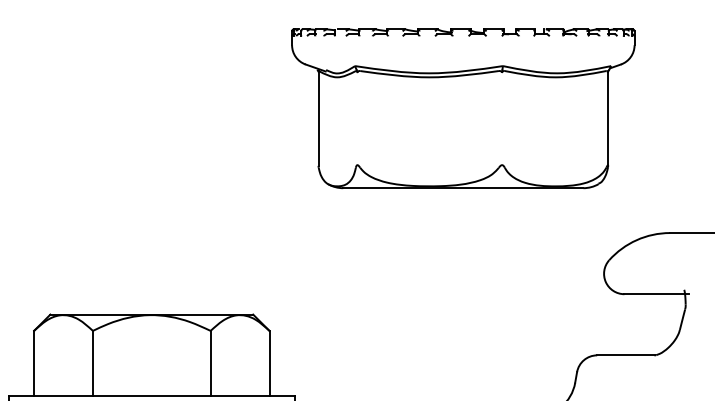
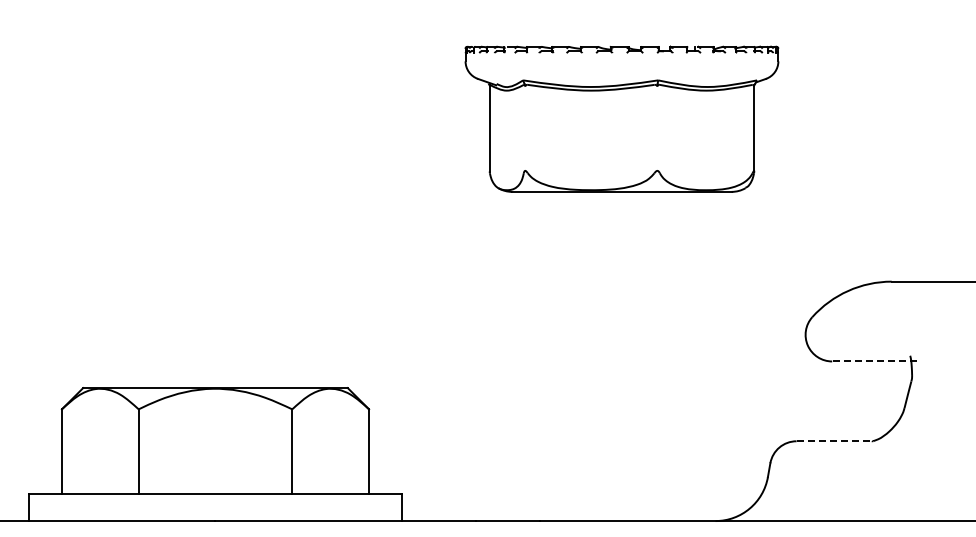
part: (462, 107) -> (621, 118), size x0.7
line: (656, 294) -> (874, 361), solid -> dashed
line: (626, 355) -> (834, 441), solid -> dashed

